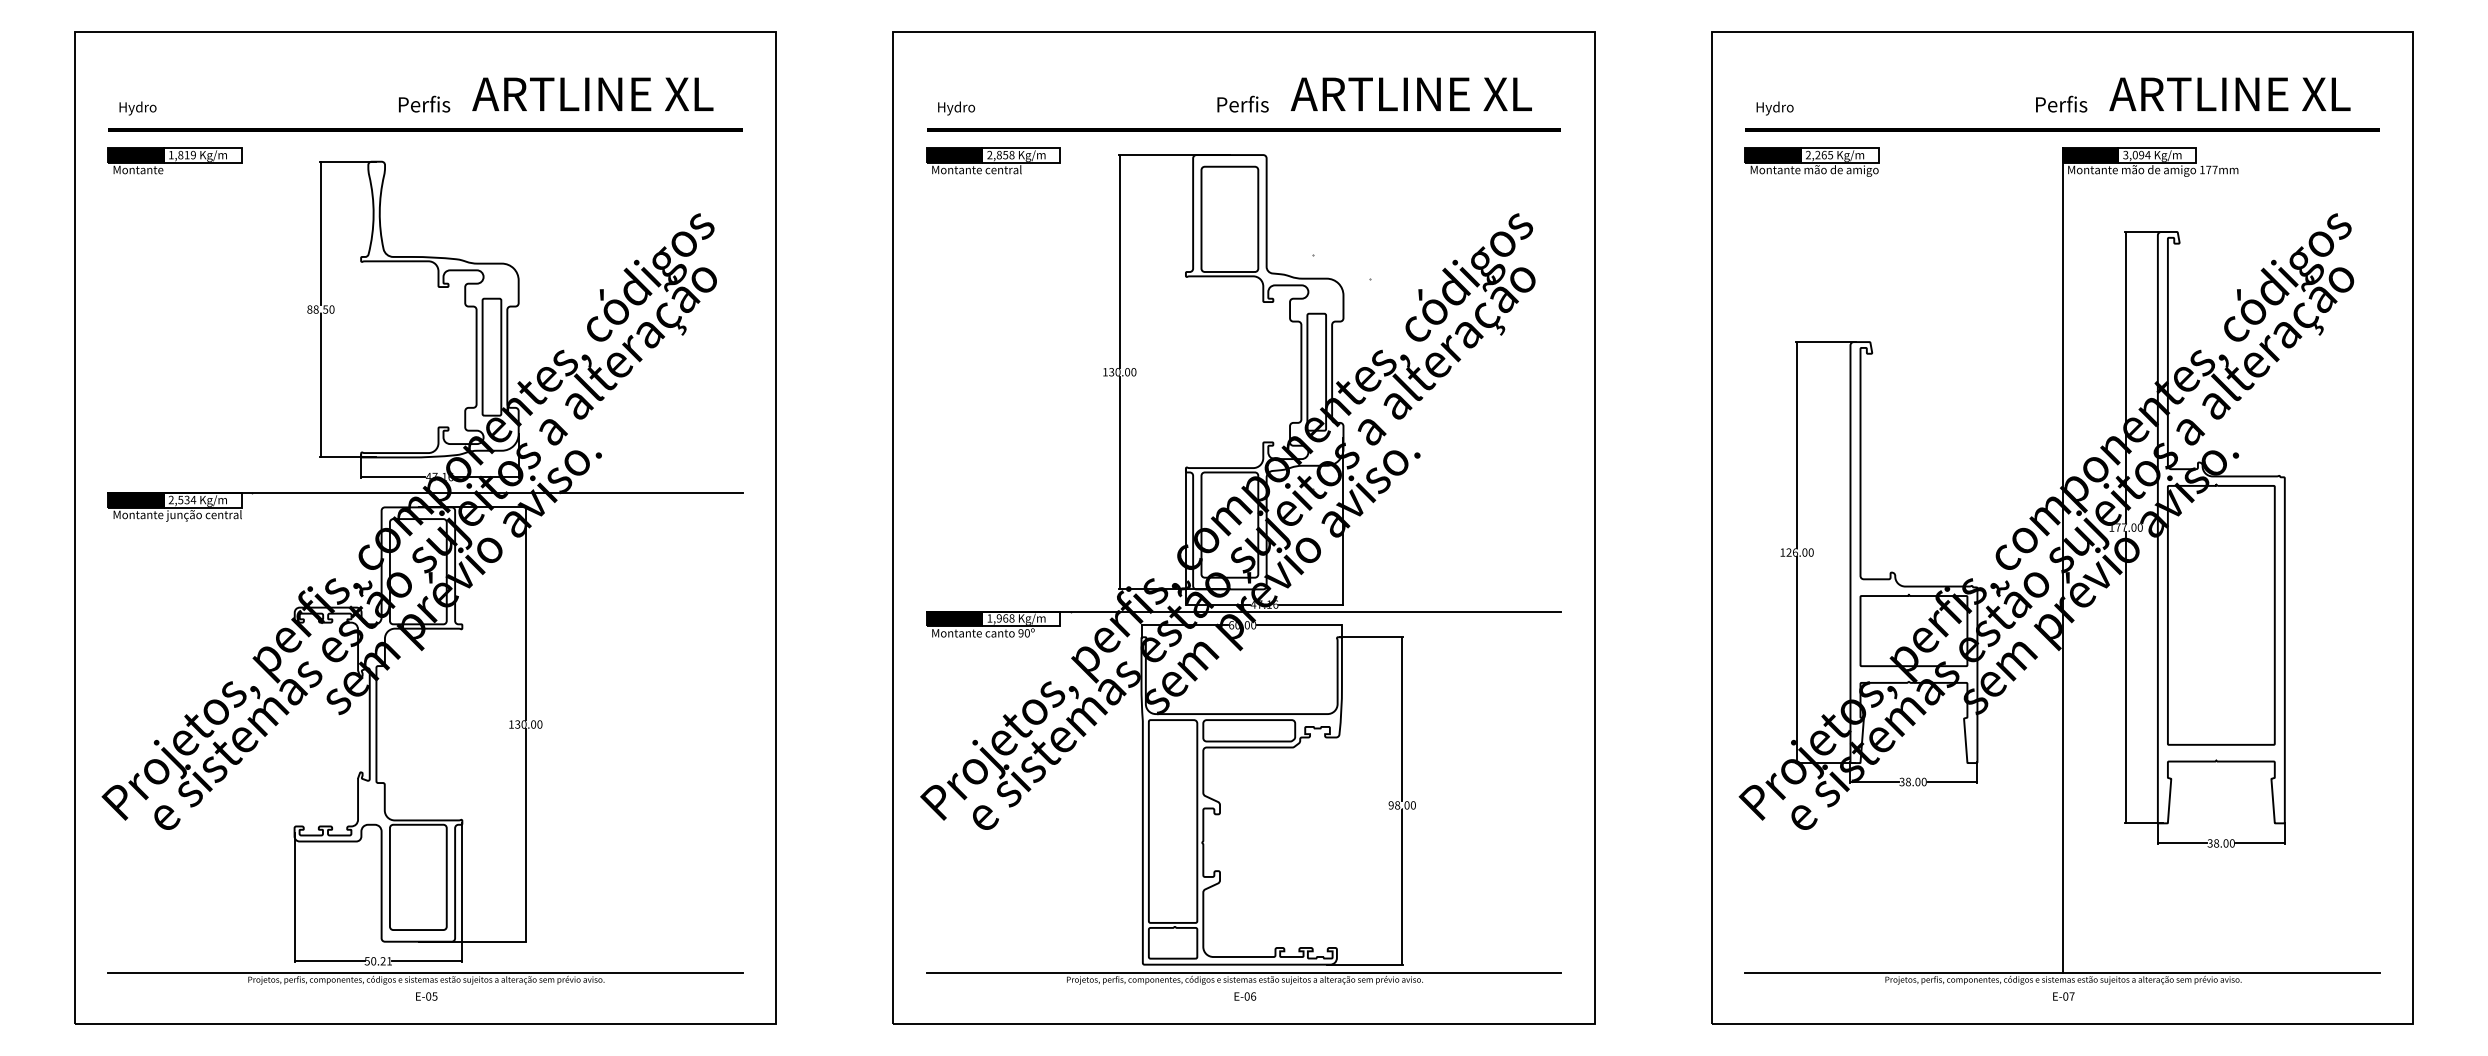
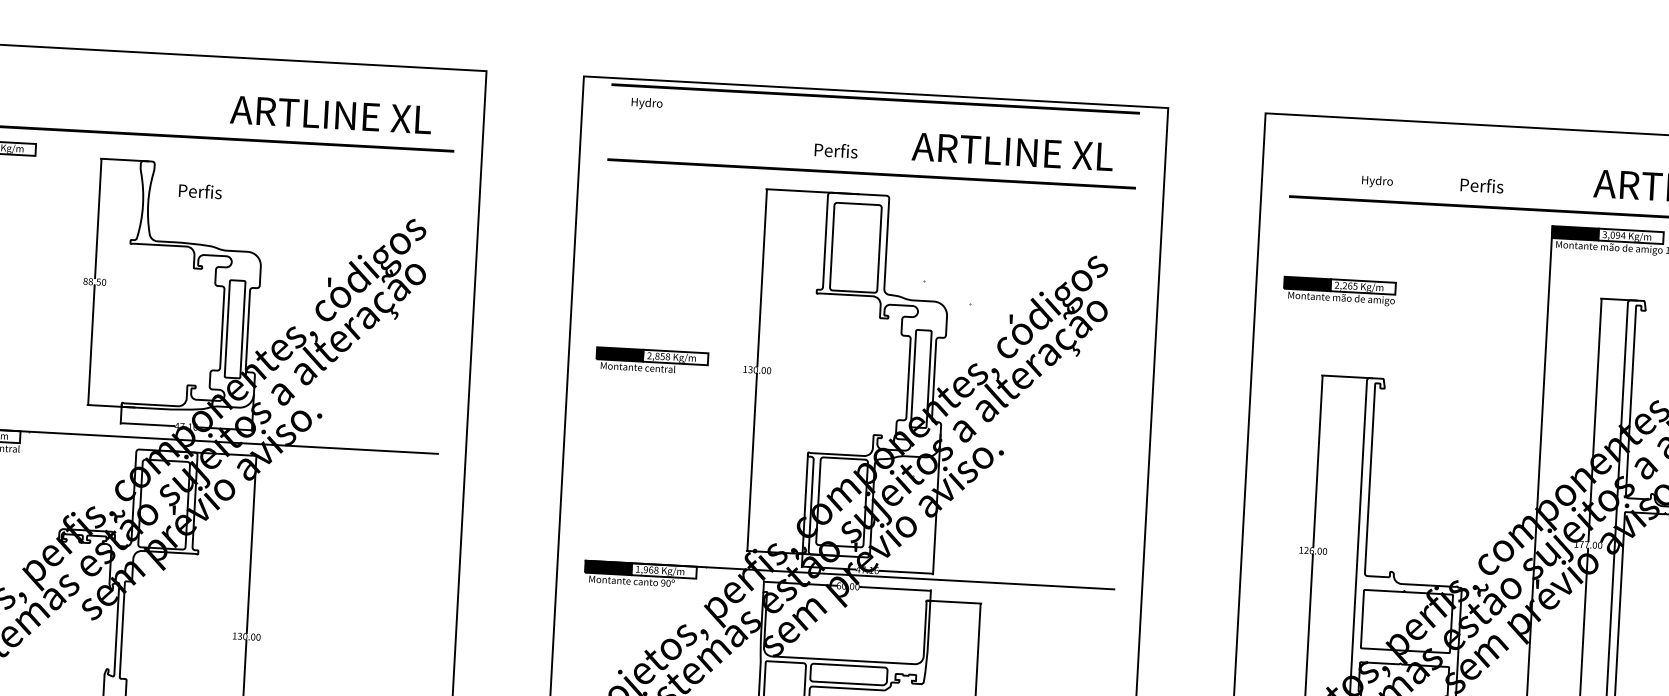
line: (1243, 39) -> (875, 98), added
text: (424, 103) -> (200, 190), moved
text: (1242, 103) -> (835, 149), moved
text: (2061, 103) -> (1482, 184), moved
text: (956, 108) -> (647, 103), moved
text: (1774, 108) -> (1376, 181), moved
part: (993, 160) -> (652, 360), moved
part: (1811, 161) -> (1339, 290), moved

